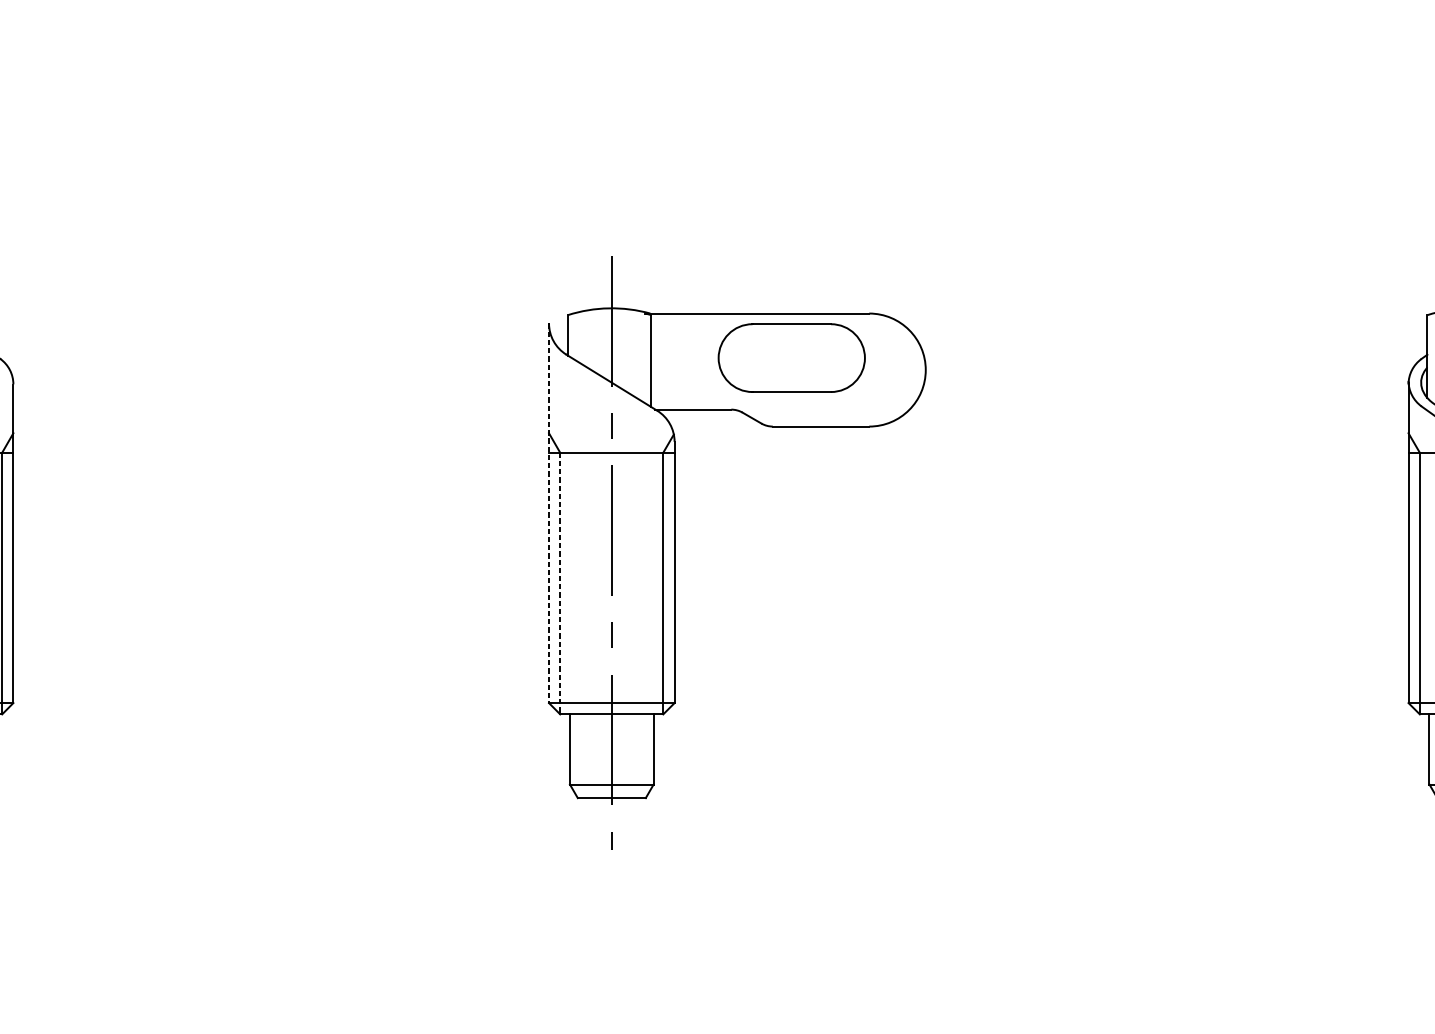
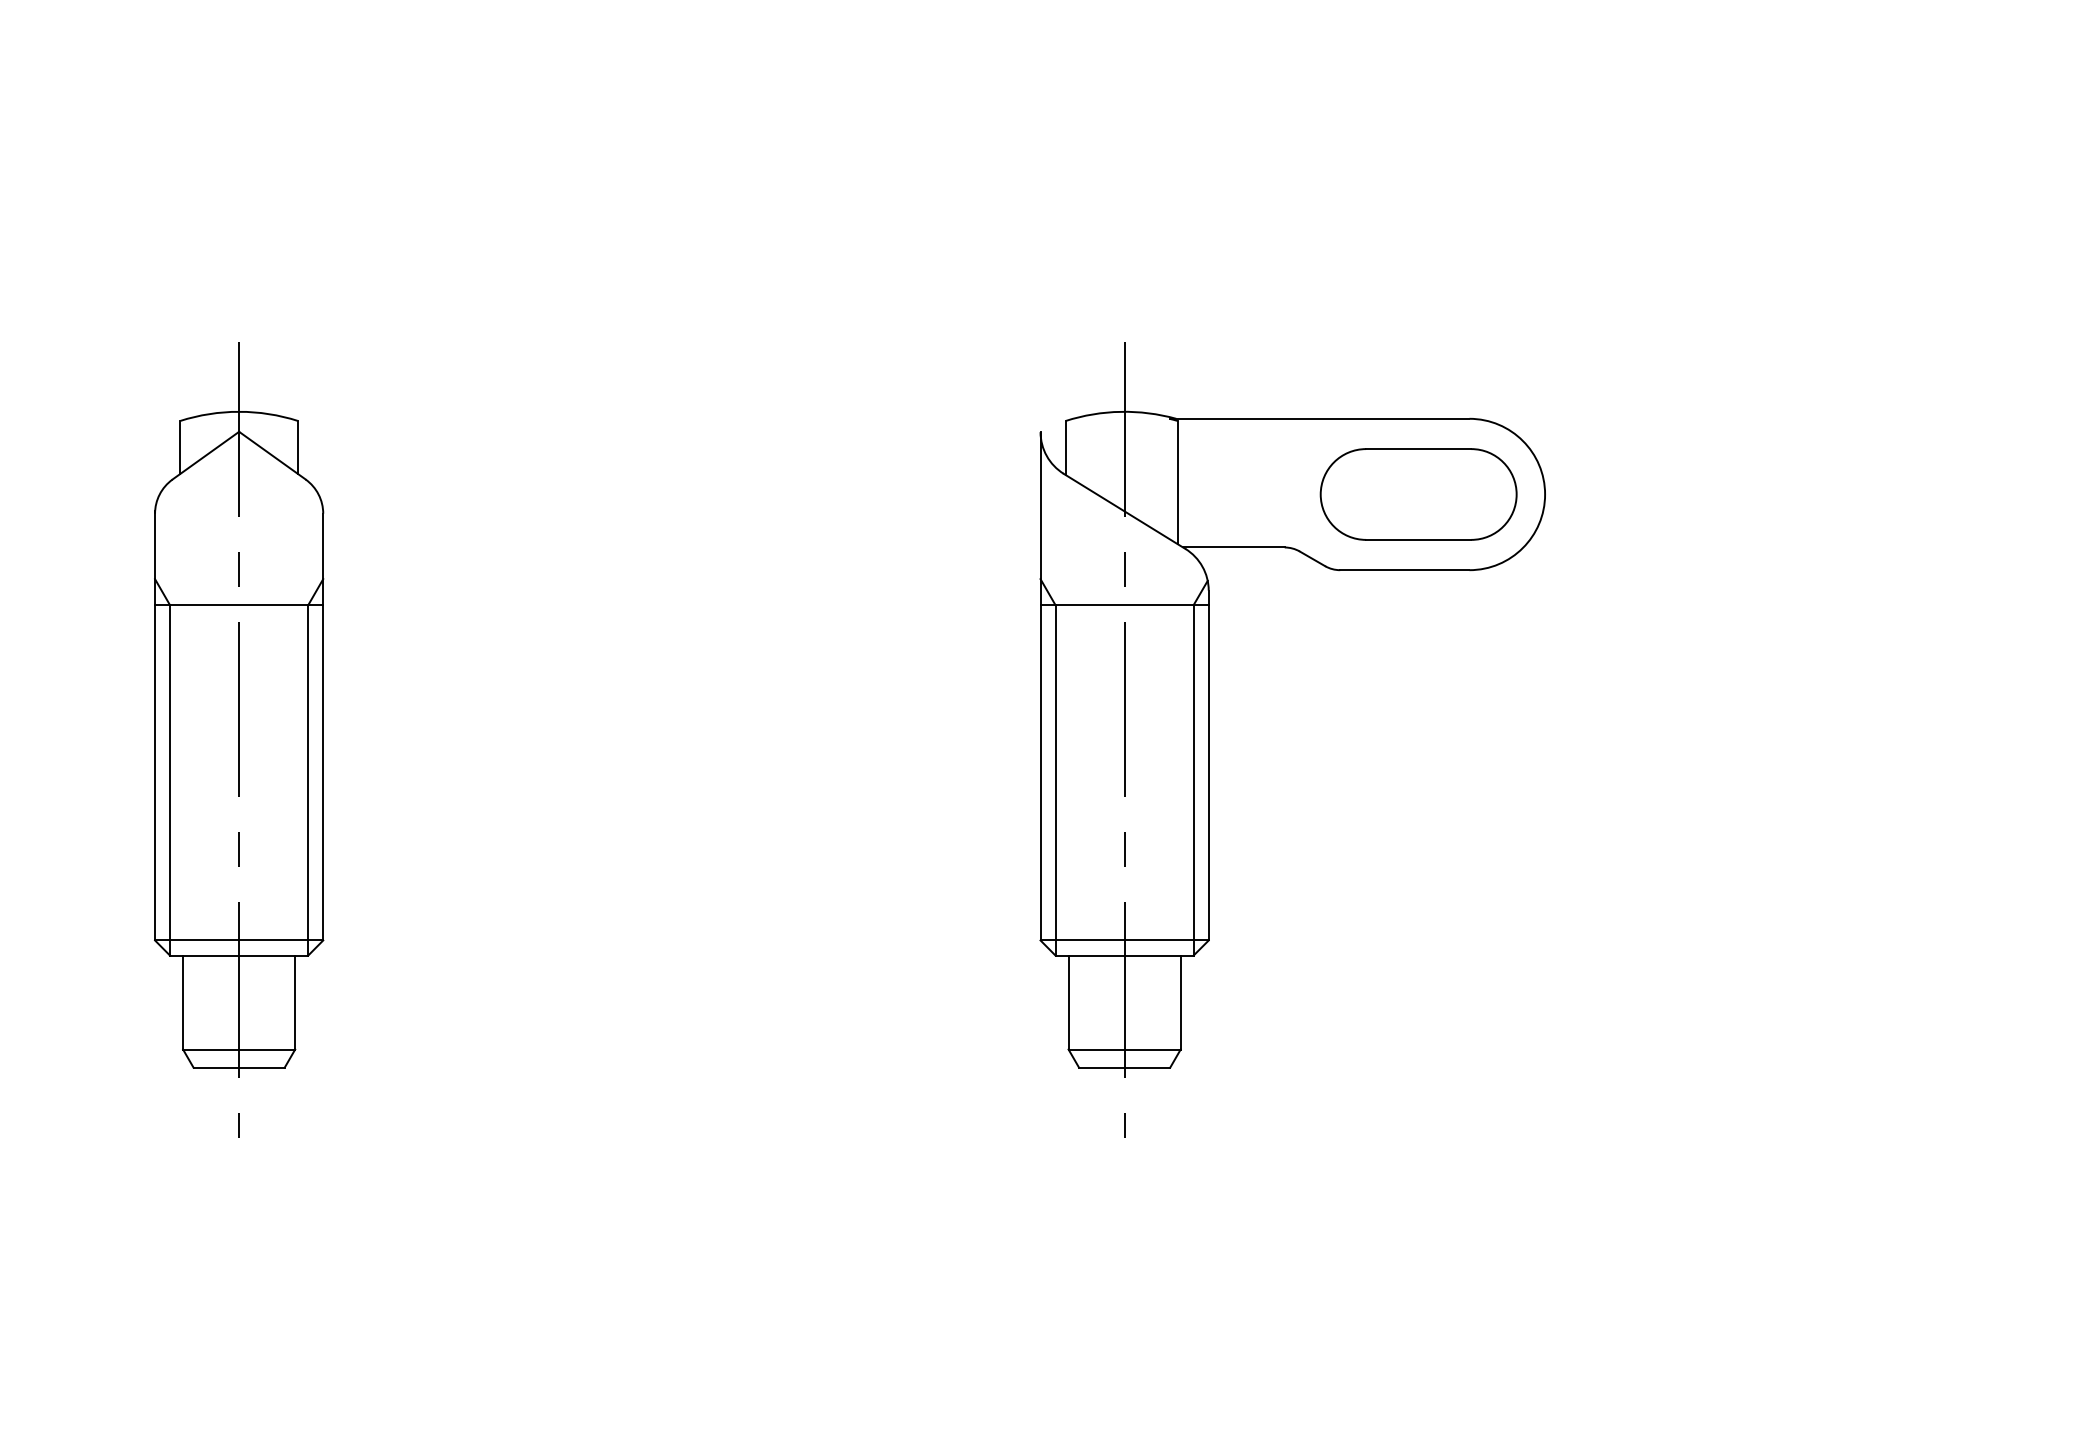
part: (791, 358) -> (1418, 494), moved
line: (548, 513) -> (1040, 686), dashed -> solid
line: (560, 583) -> (1055, 780), dashed -> solid

